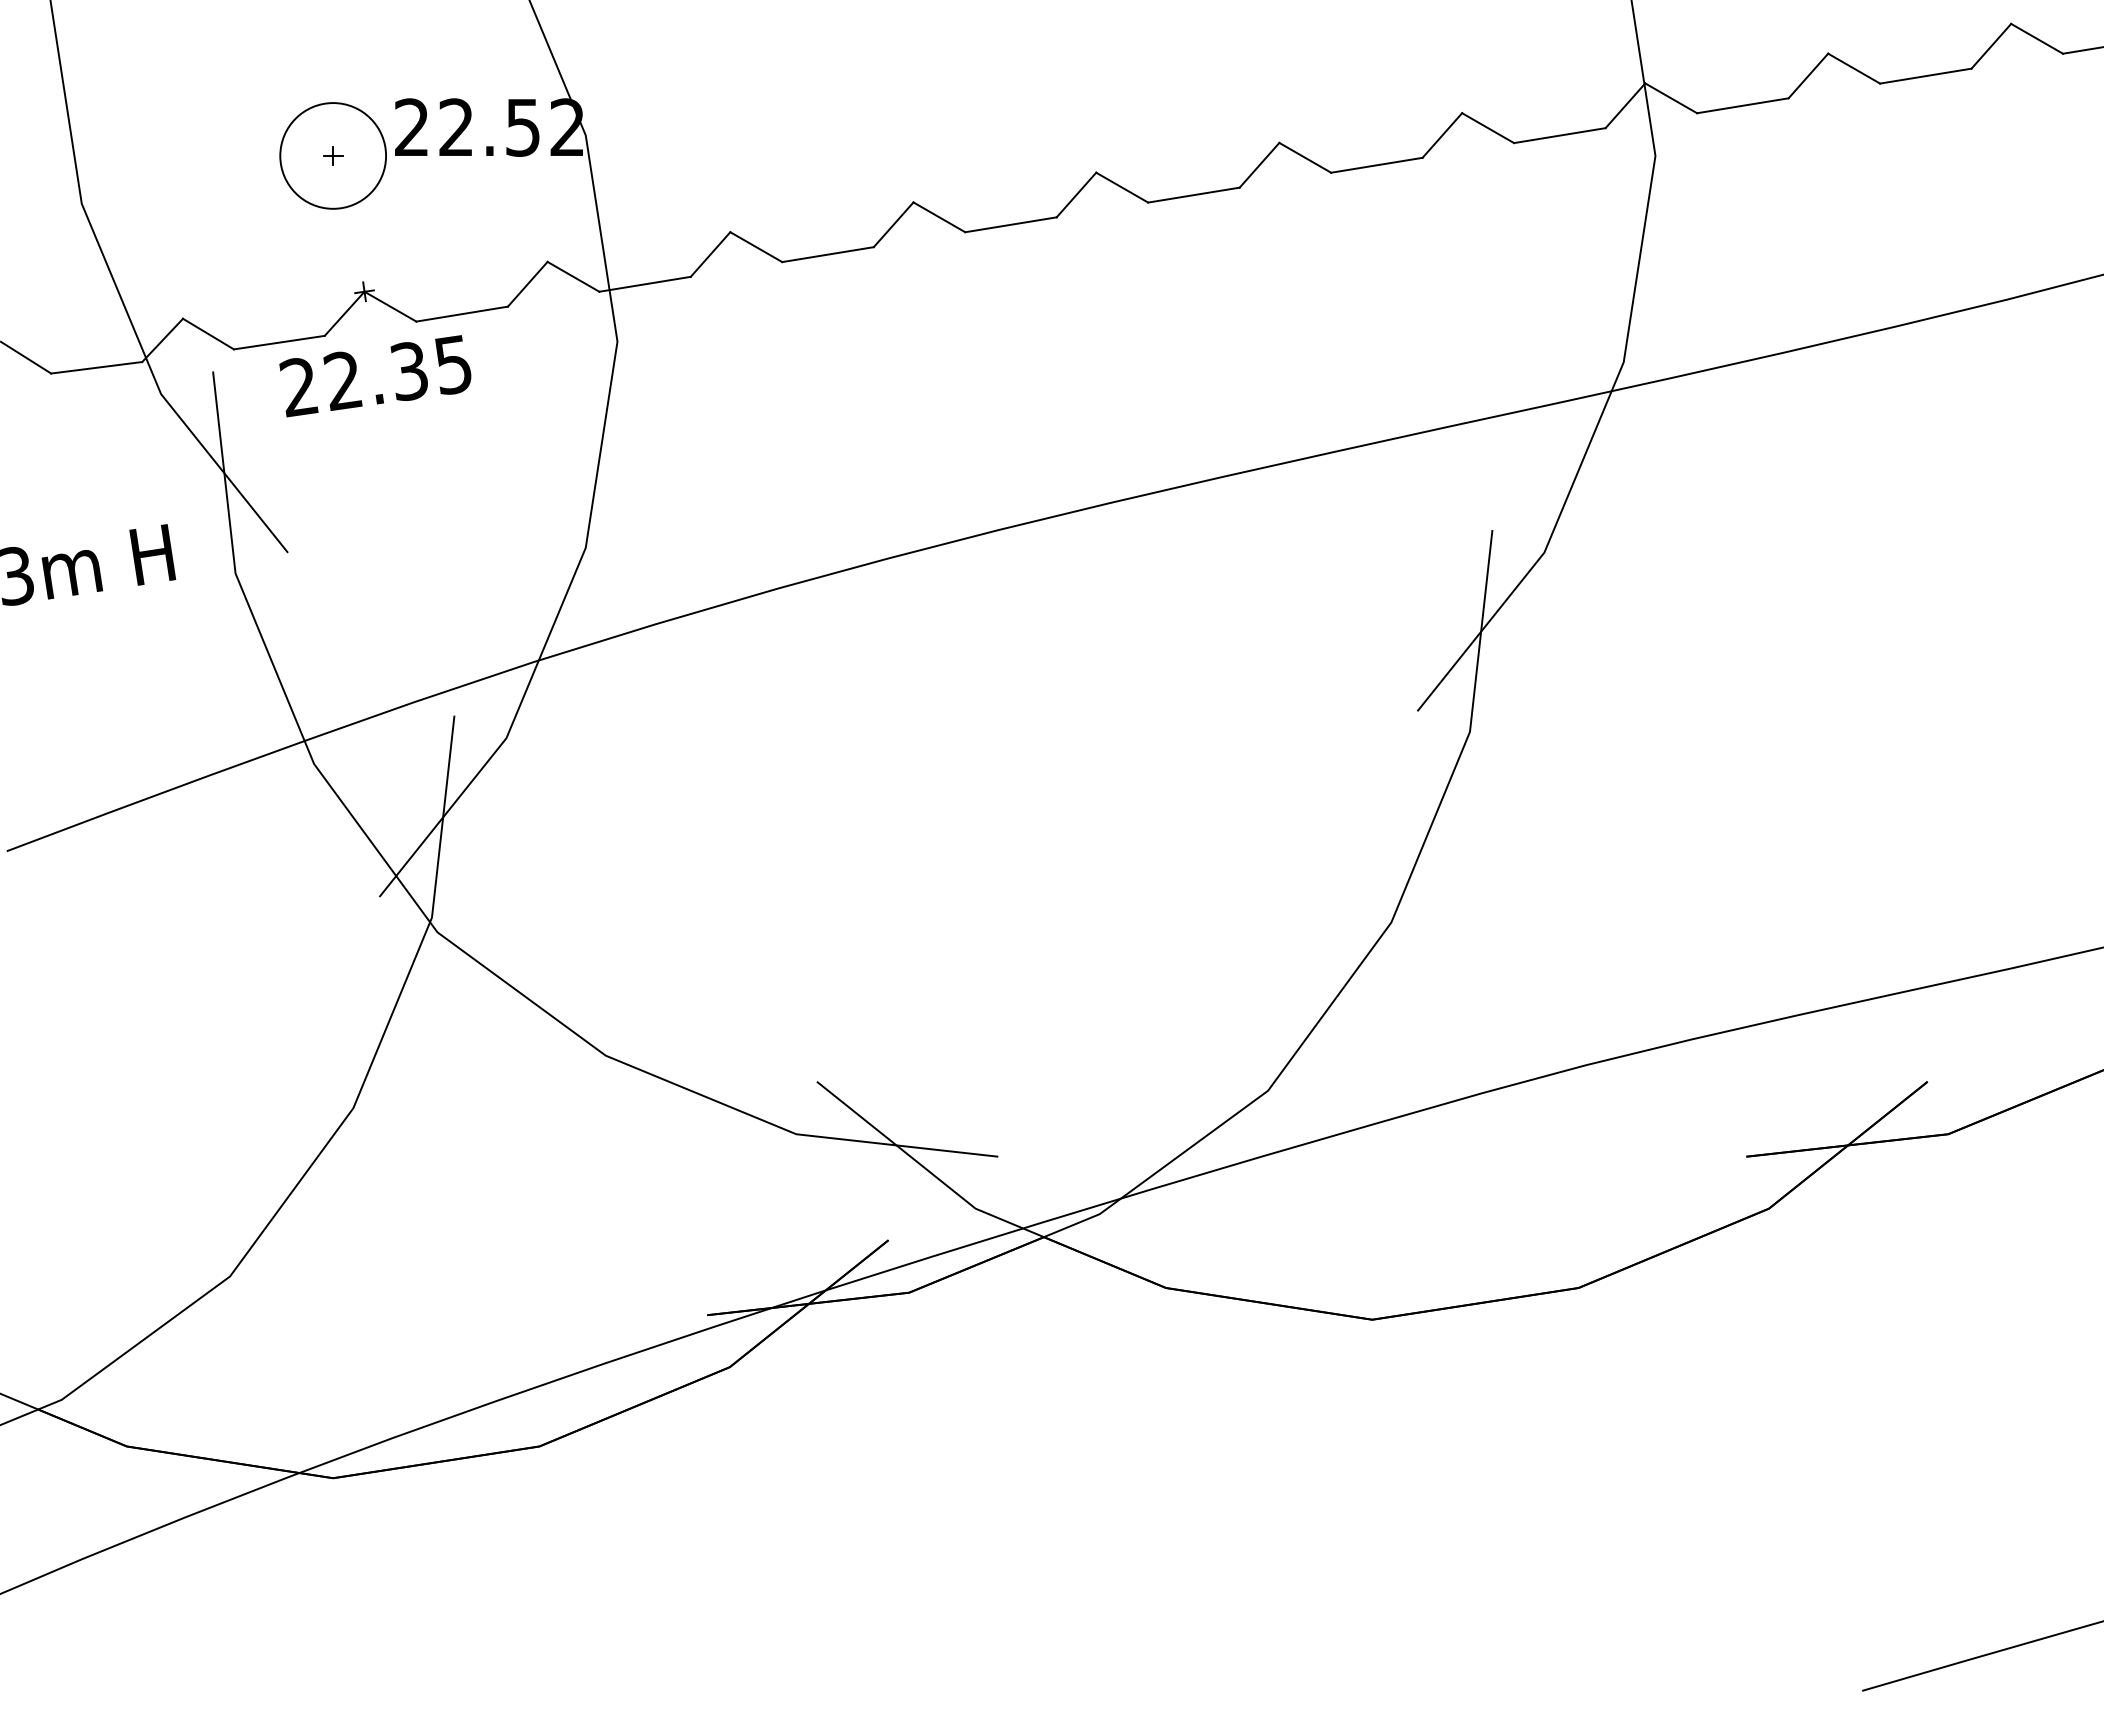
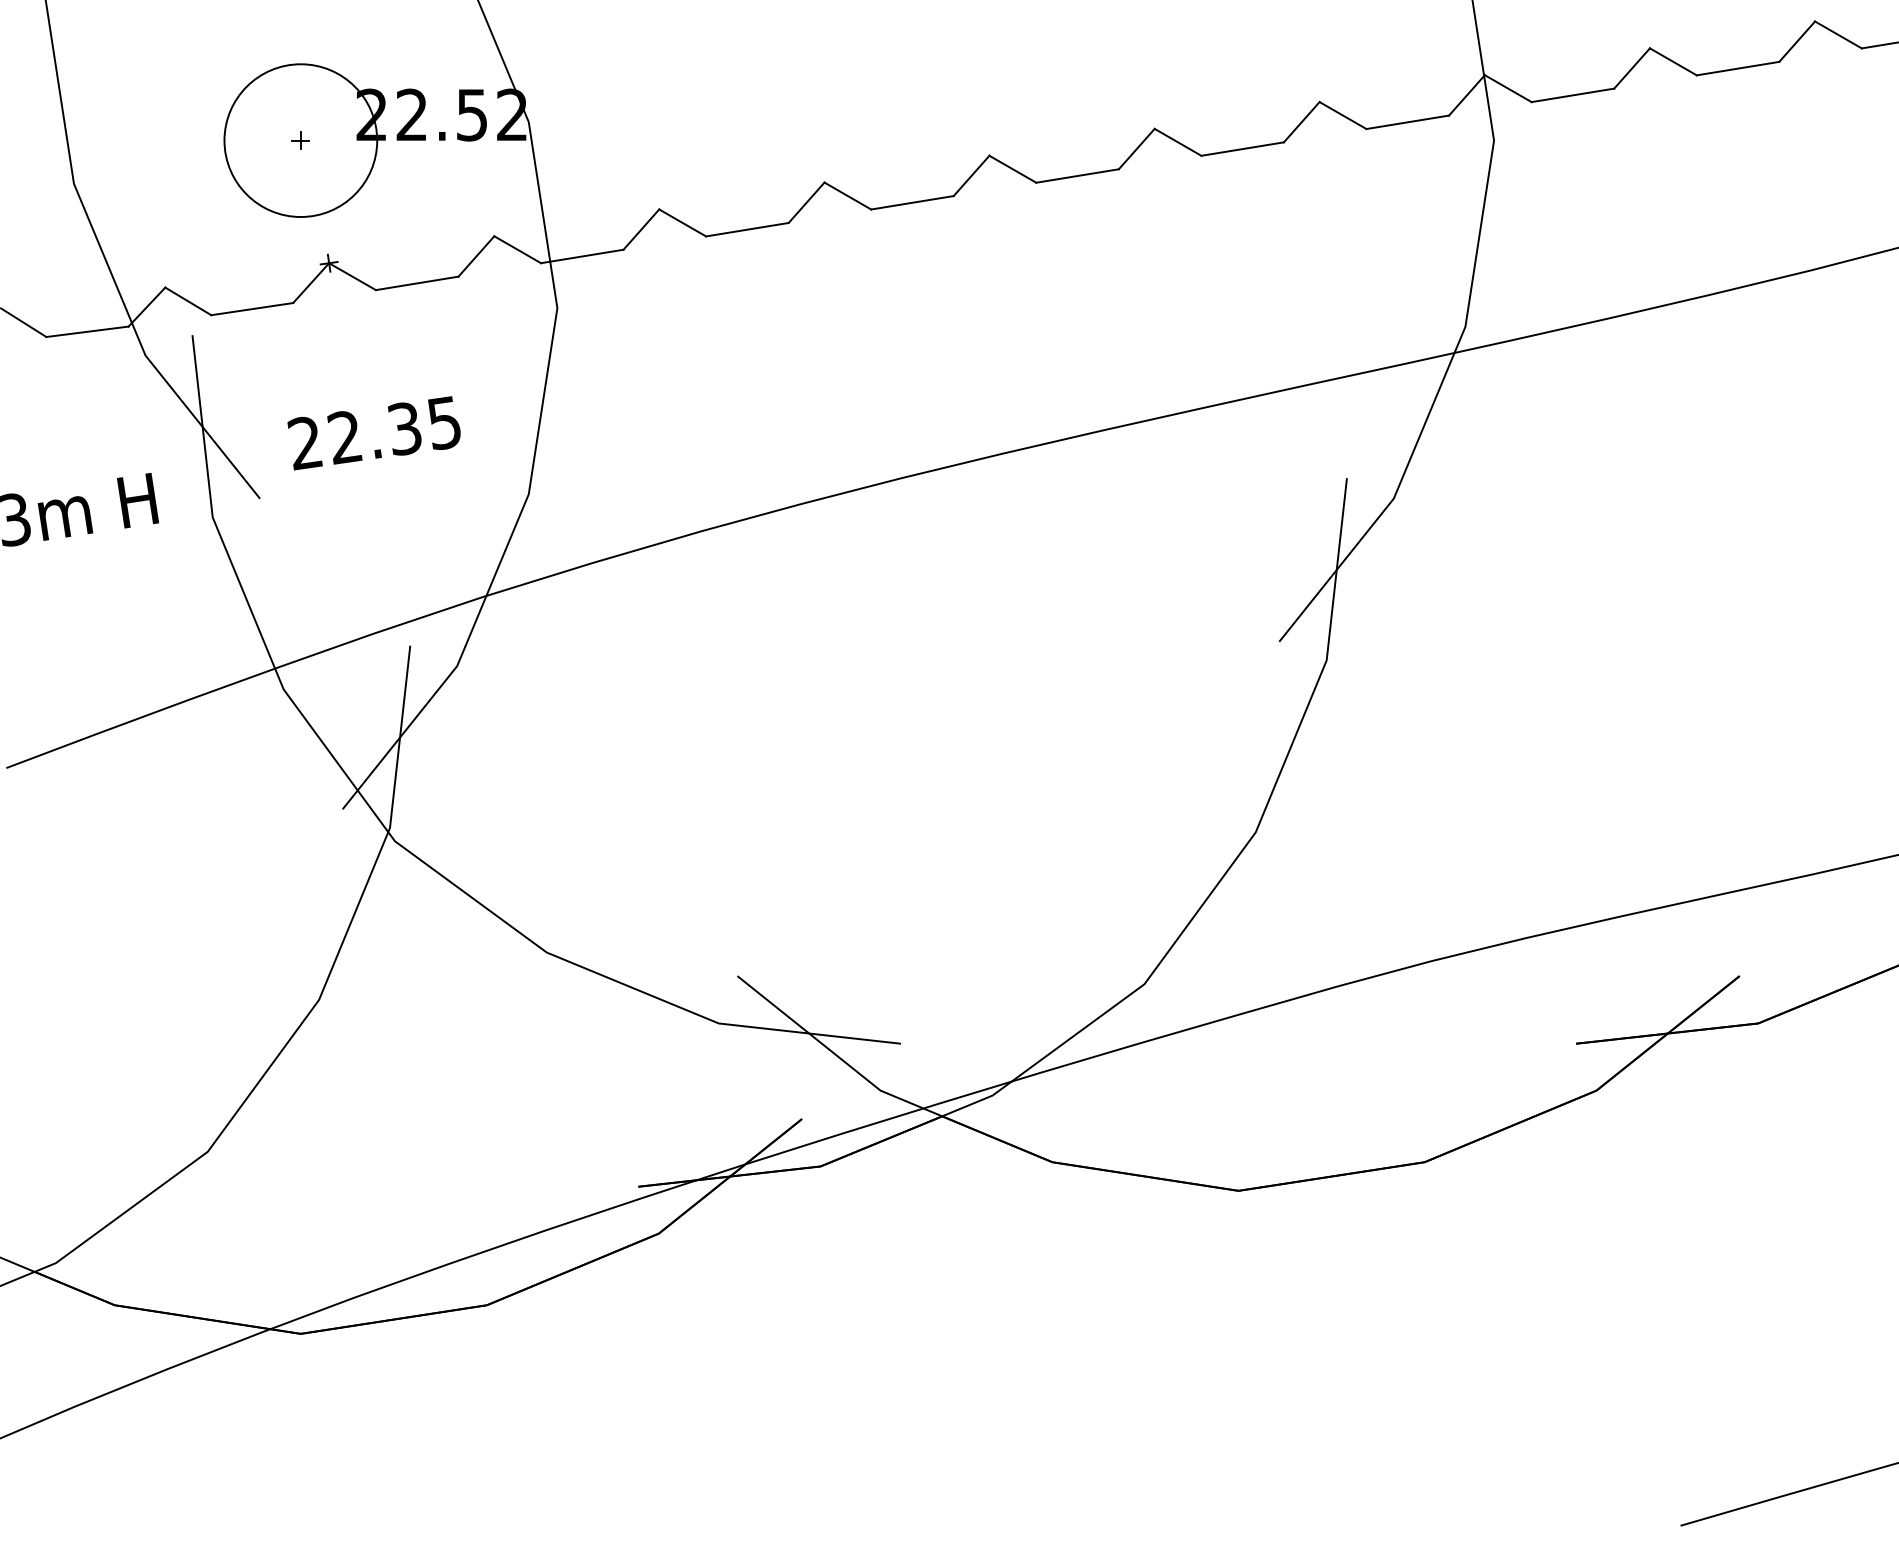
circle: (333, 155) -> (301, 140), size x1.6
text: (375, 376) -> (374, 433), moved

